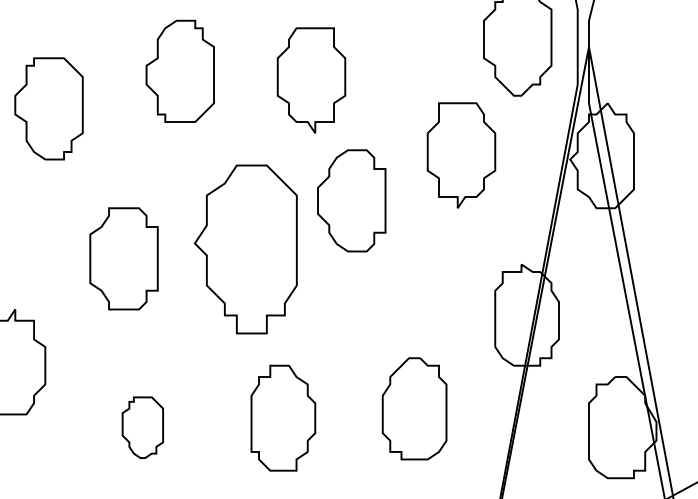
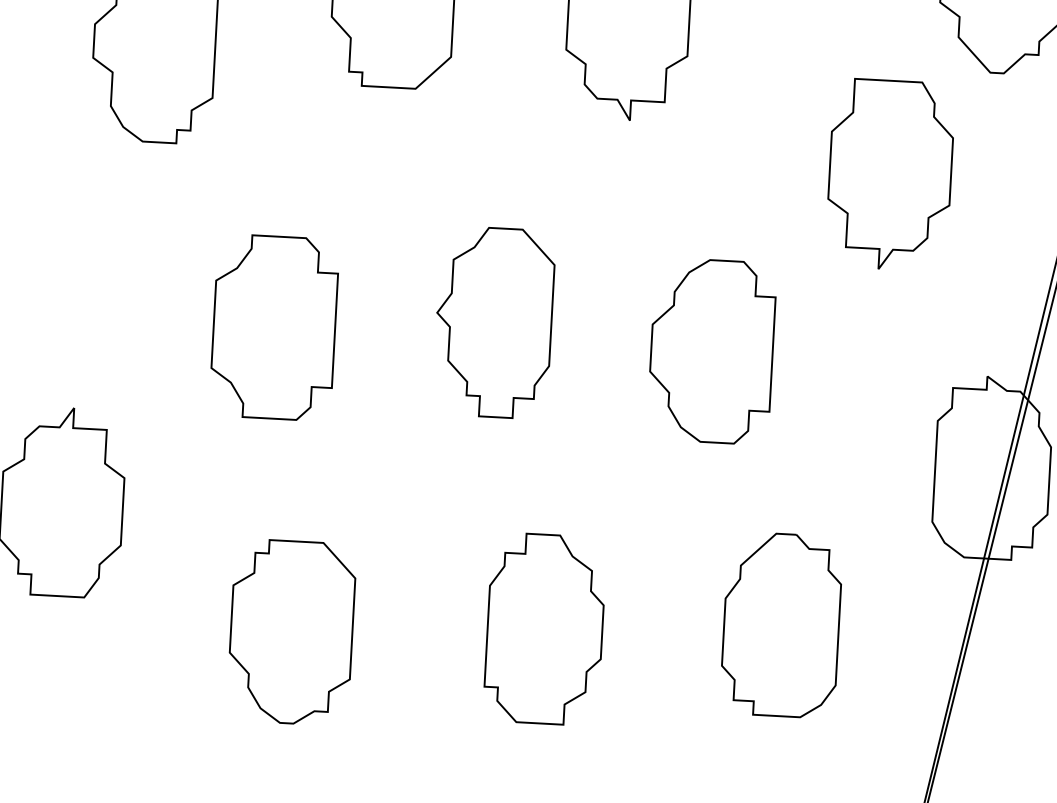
part: (351, 200) -> (711, 350), moved
part: (245, 249) -> (493, 322), size x0.62
part: (142, 427) -> (291, 632), size x1.67

